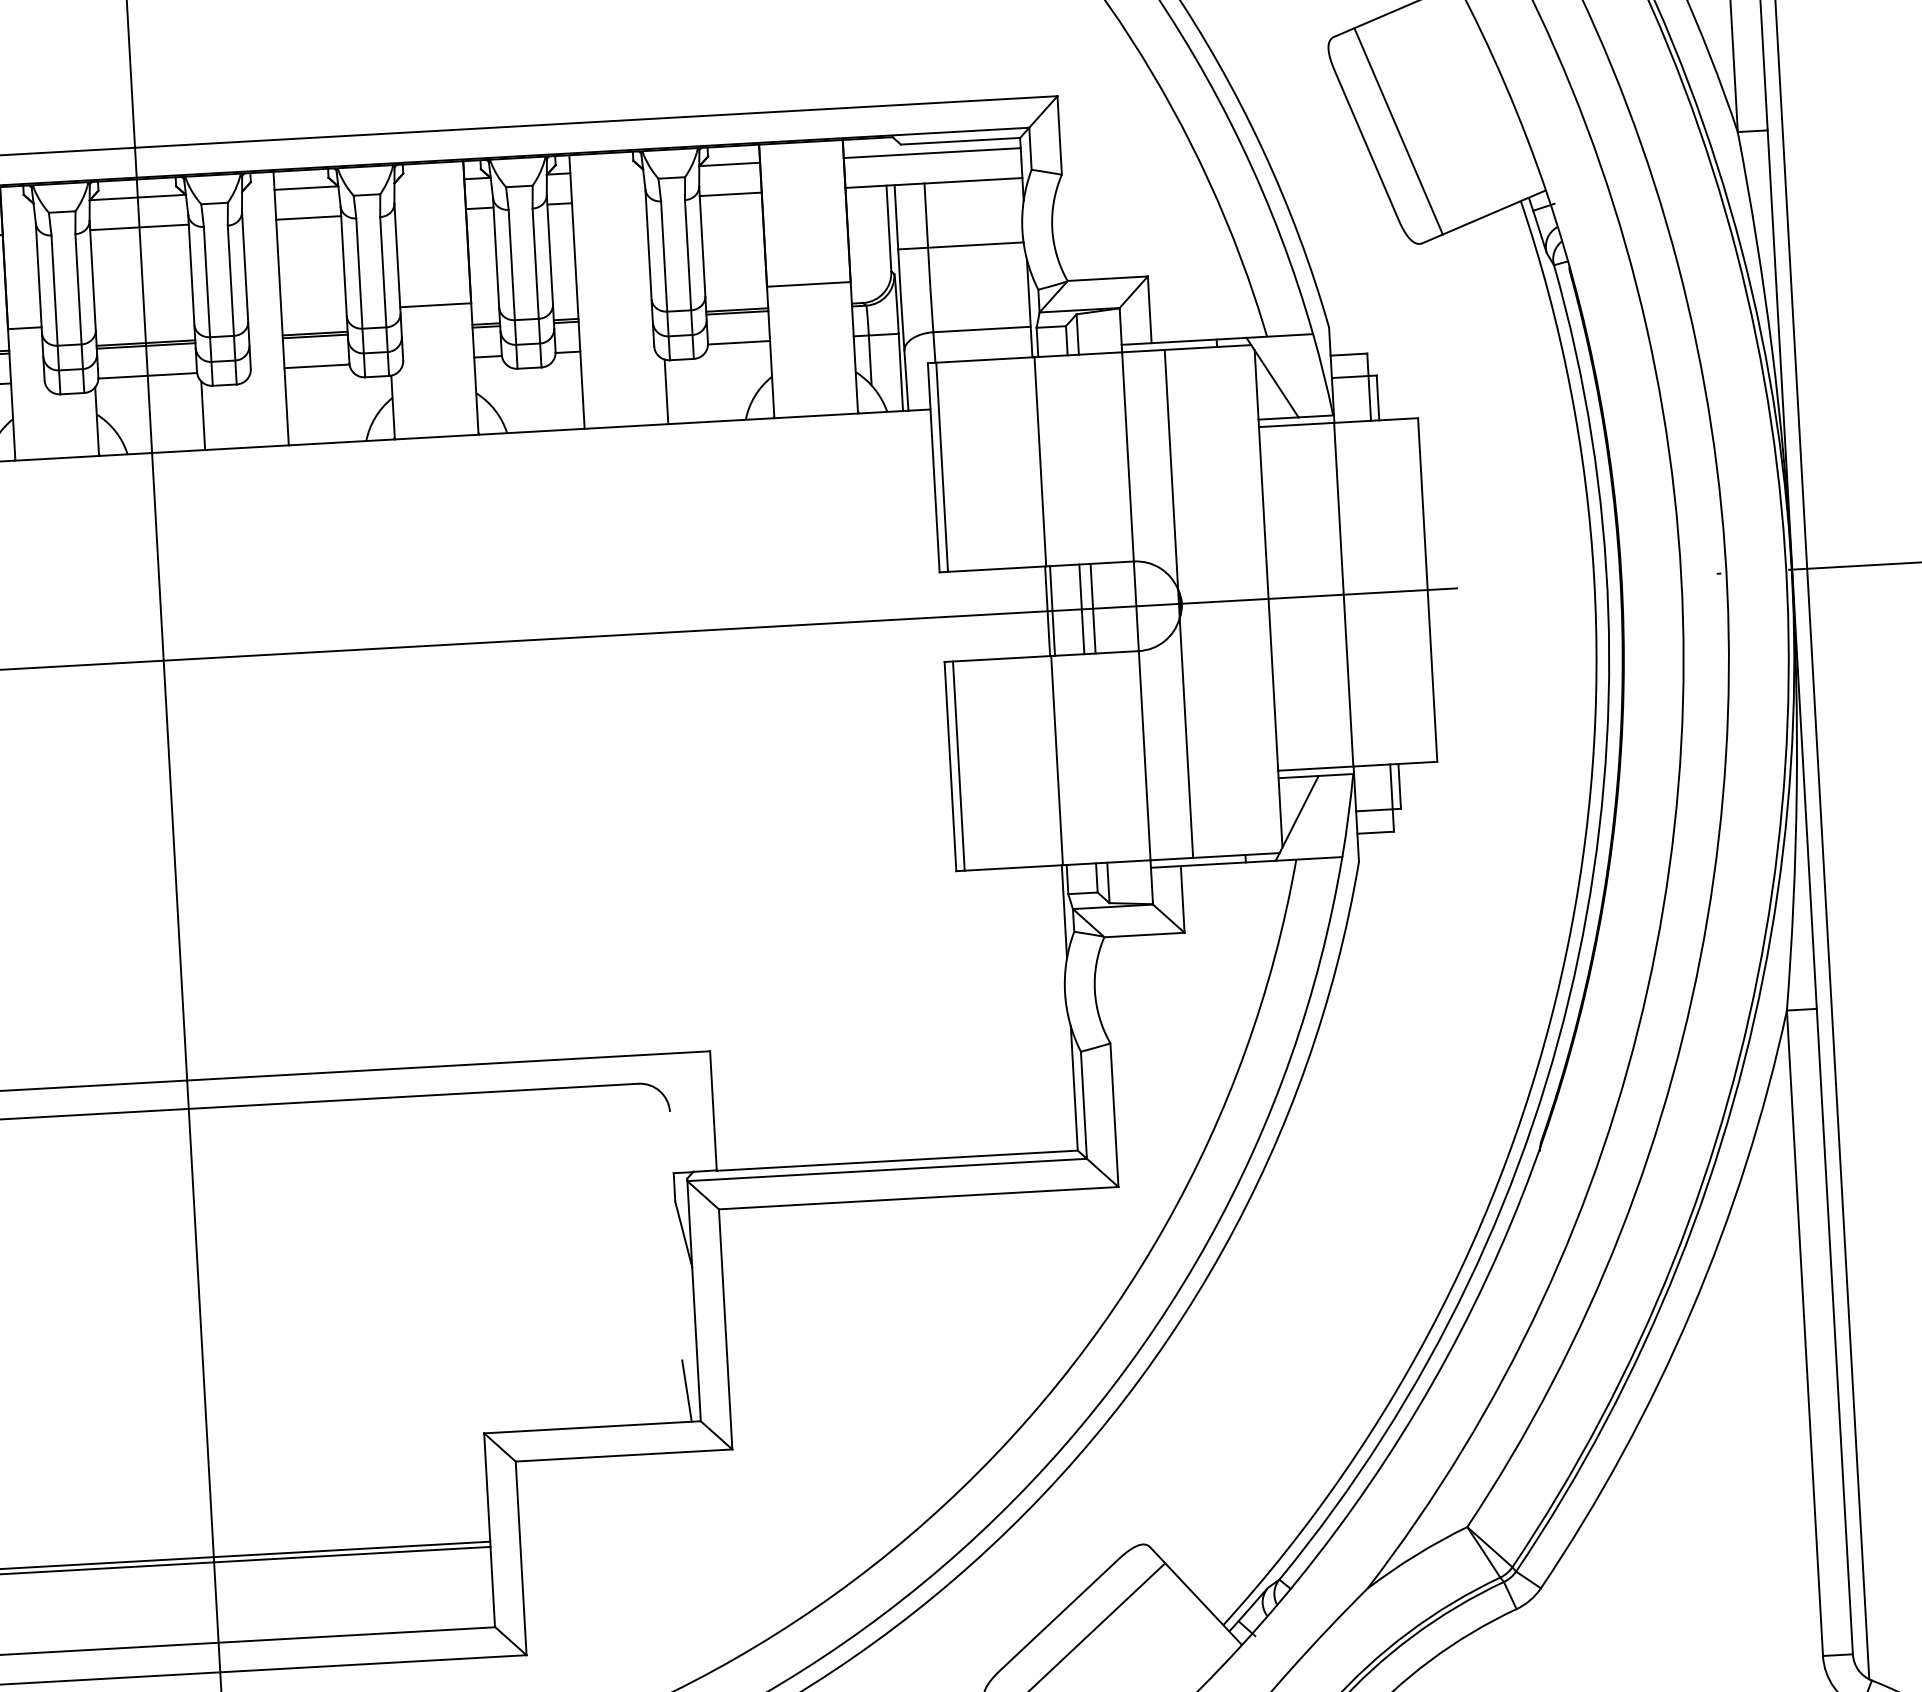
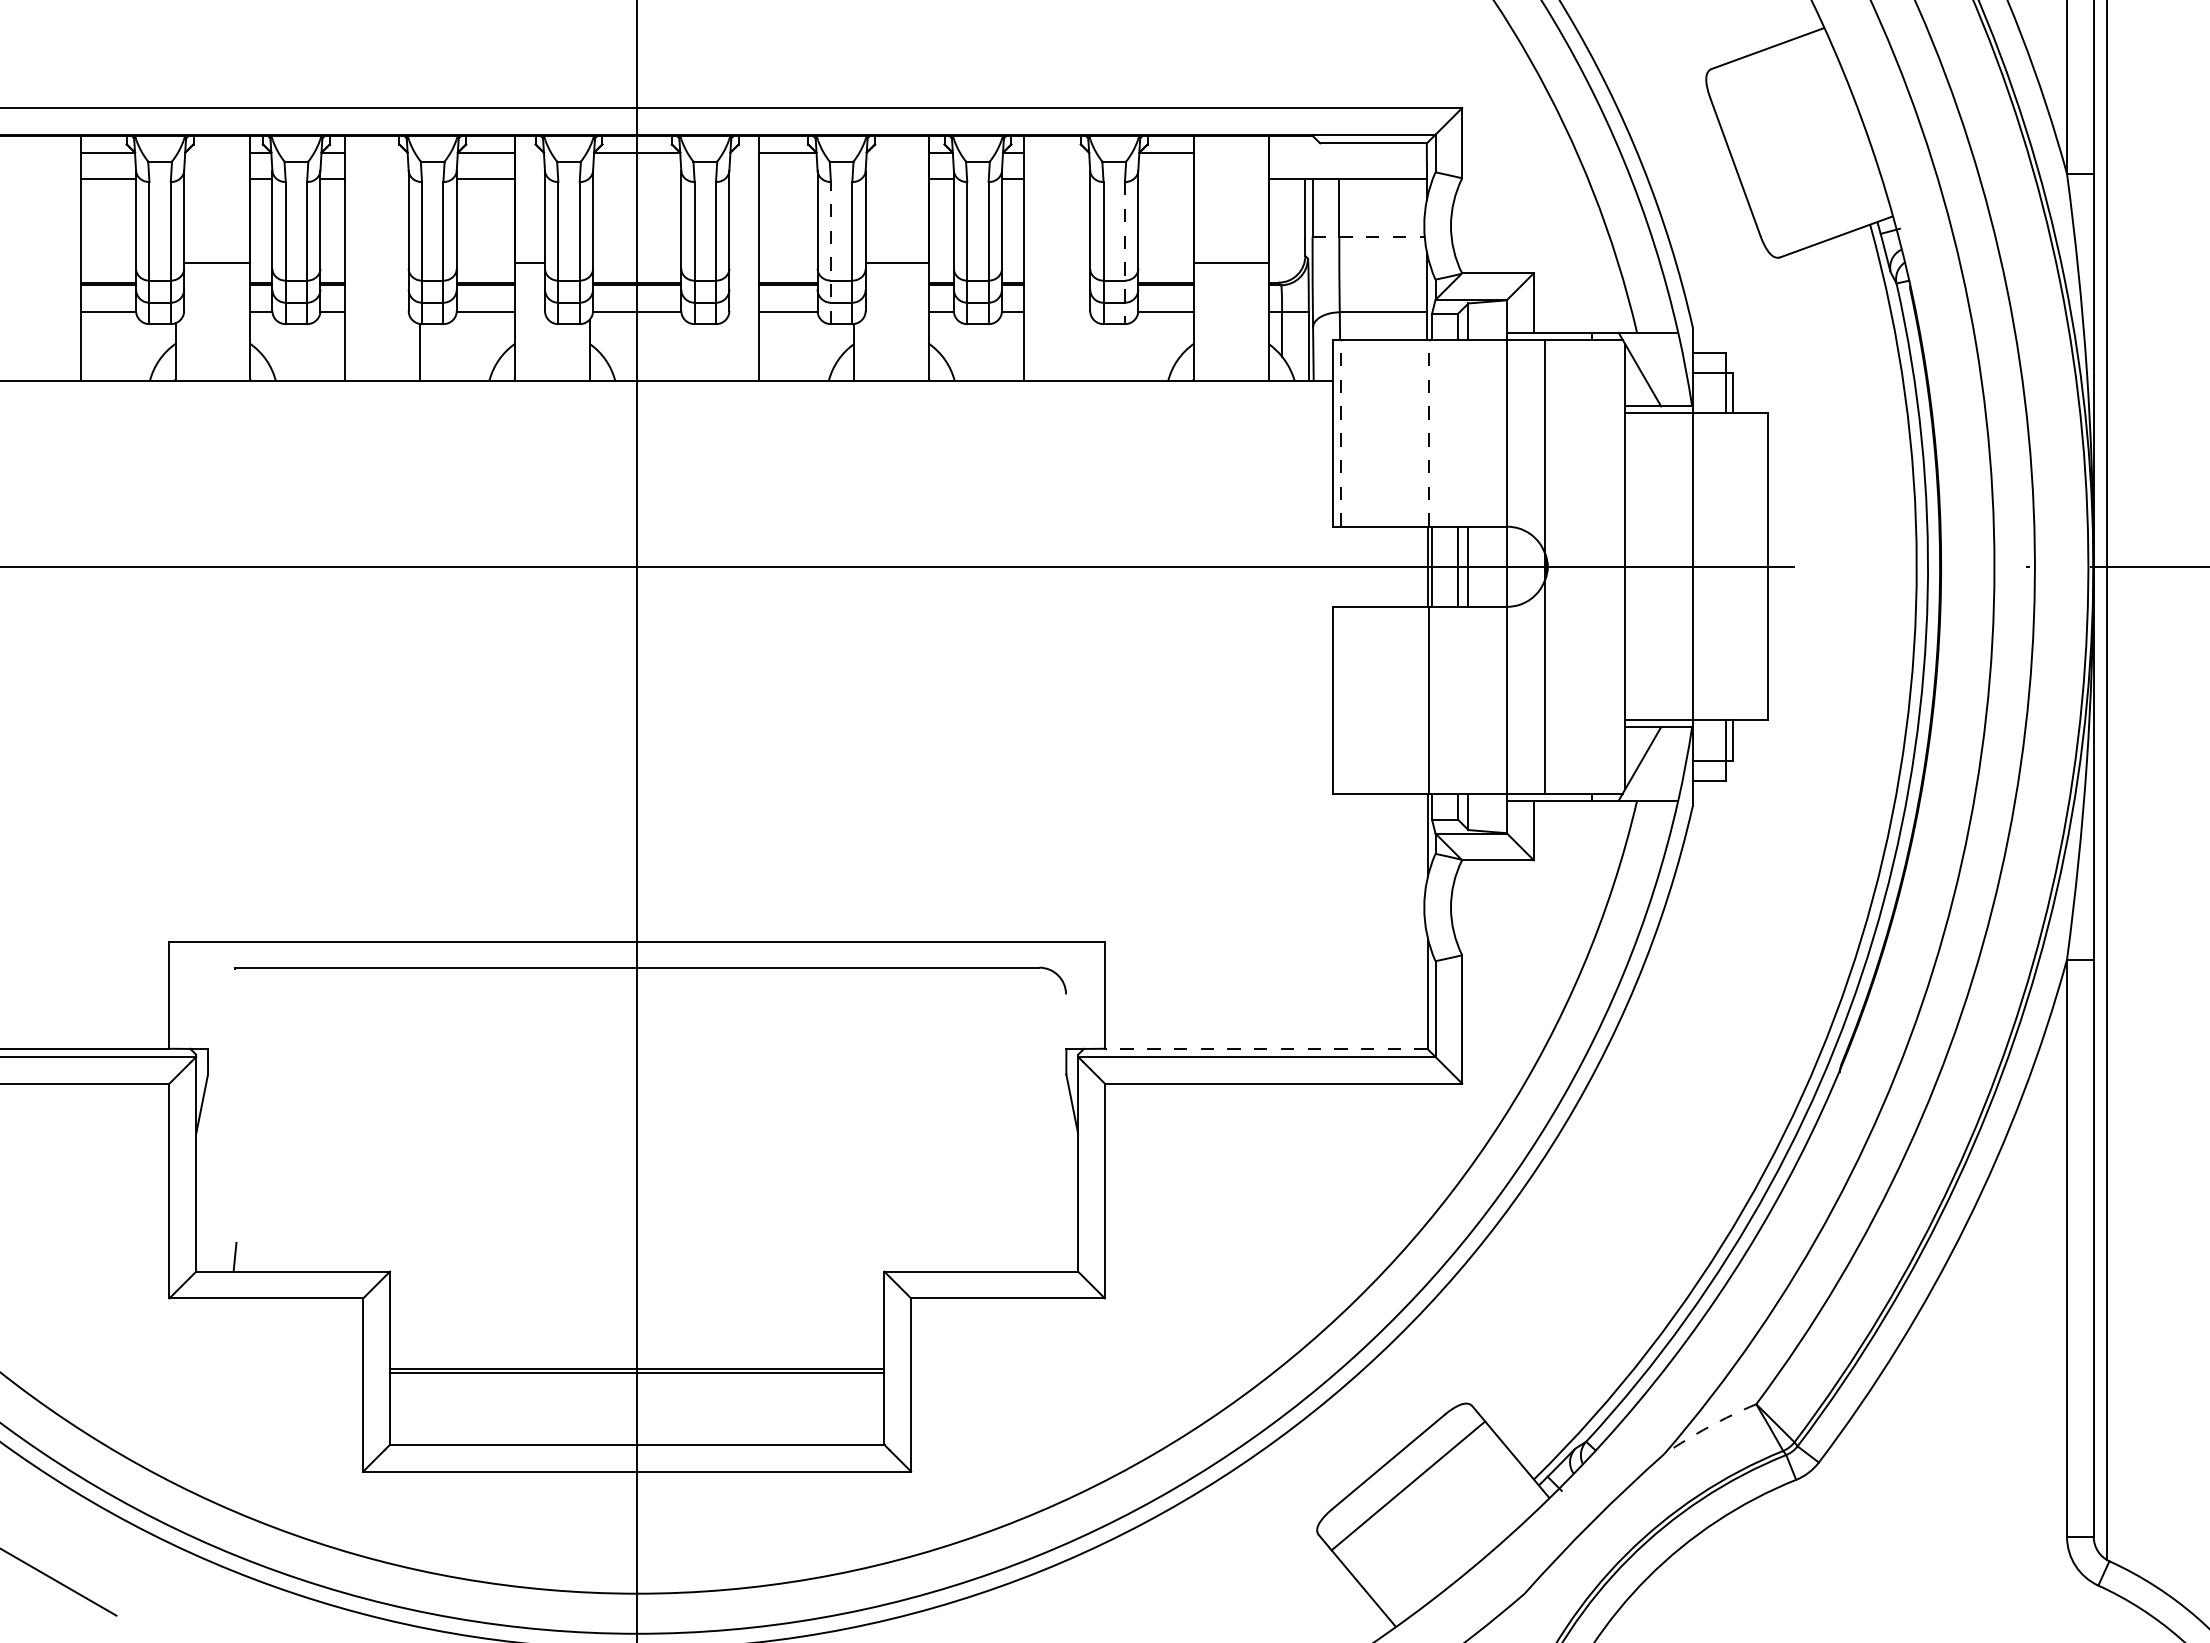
line: (1398, 131) -> (1764, 156), removed
line: (931, 153) -> (1347, 152), removed
line: (730, 194) -> (1165, 179), removed
line: (308, 218) -> (788, 179), removed
line: (139, 227) -> (637, 179), removed
line: (961, 245) -> (1369, 236), solid -> dashed
line: (688, 279) -> (1124, 253), solid -> dashed
line: (360, 297) -> (830, 252), solid -> dashed
line: (666, 392) -> (1098, 352), removed
line: (203, 415) -> (684, 350), removed
line: (1040, 462) -> (1428, 433), solid -> dashed
line: (941, 467) -> (1340, 433), solid -> dashed
line: (958, 765) -> (1340, 699), removed
line: (896, 1161) -> (1265, 1049), solid -> dashed
line: (687, 1390) -> (1067, 1243), removed
arc: (1415, 1554) -> (1708, 1426), solid -> dashed

